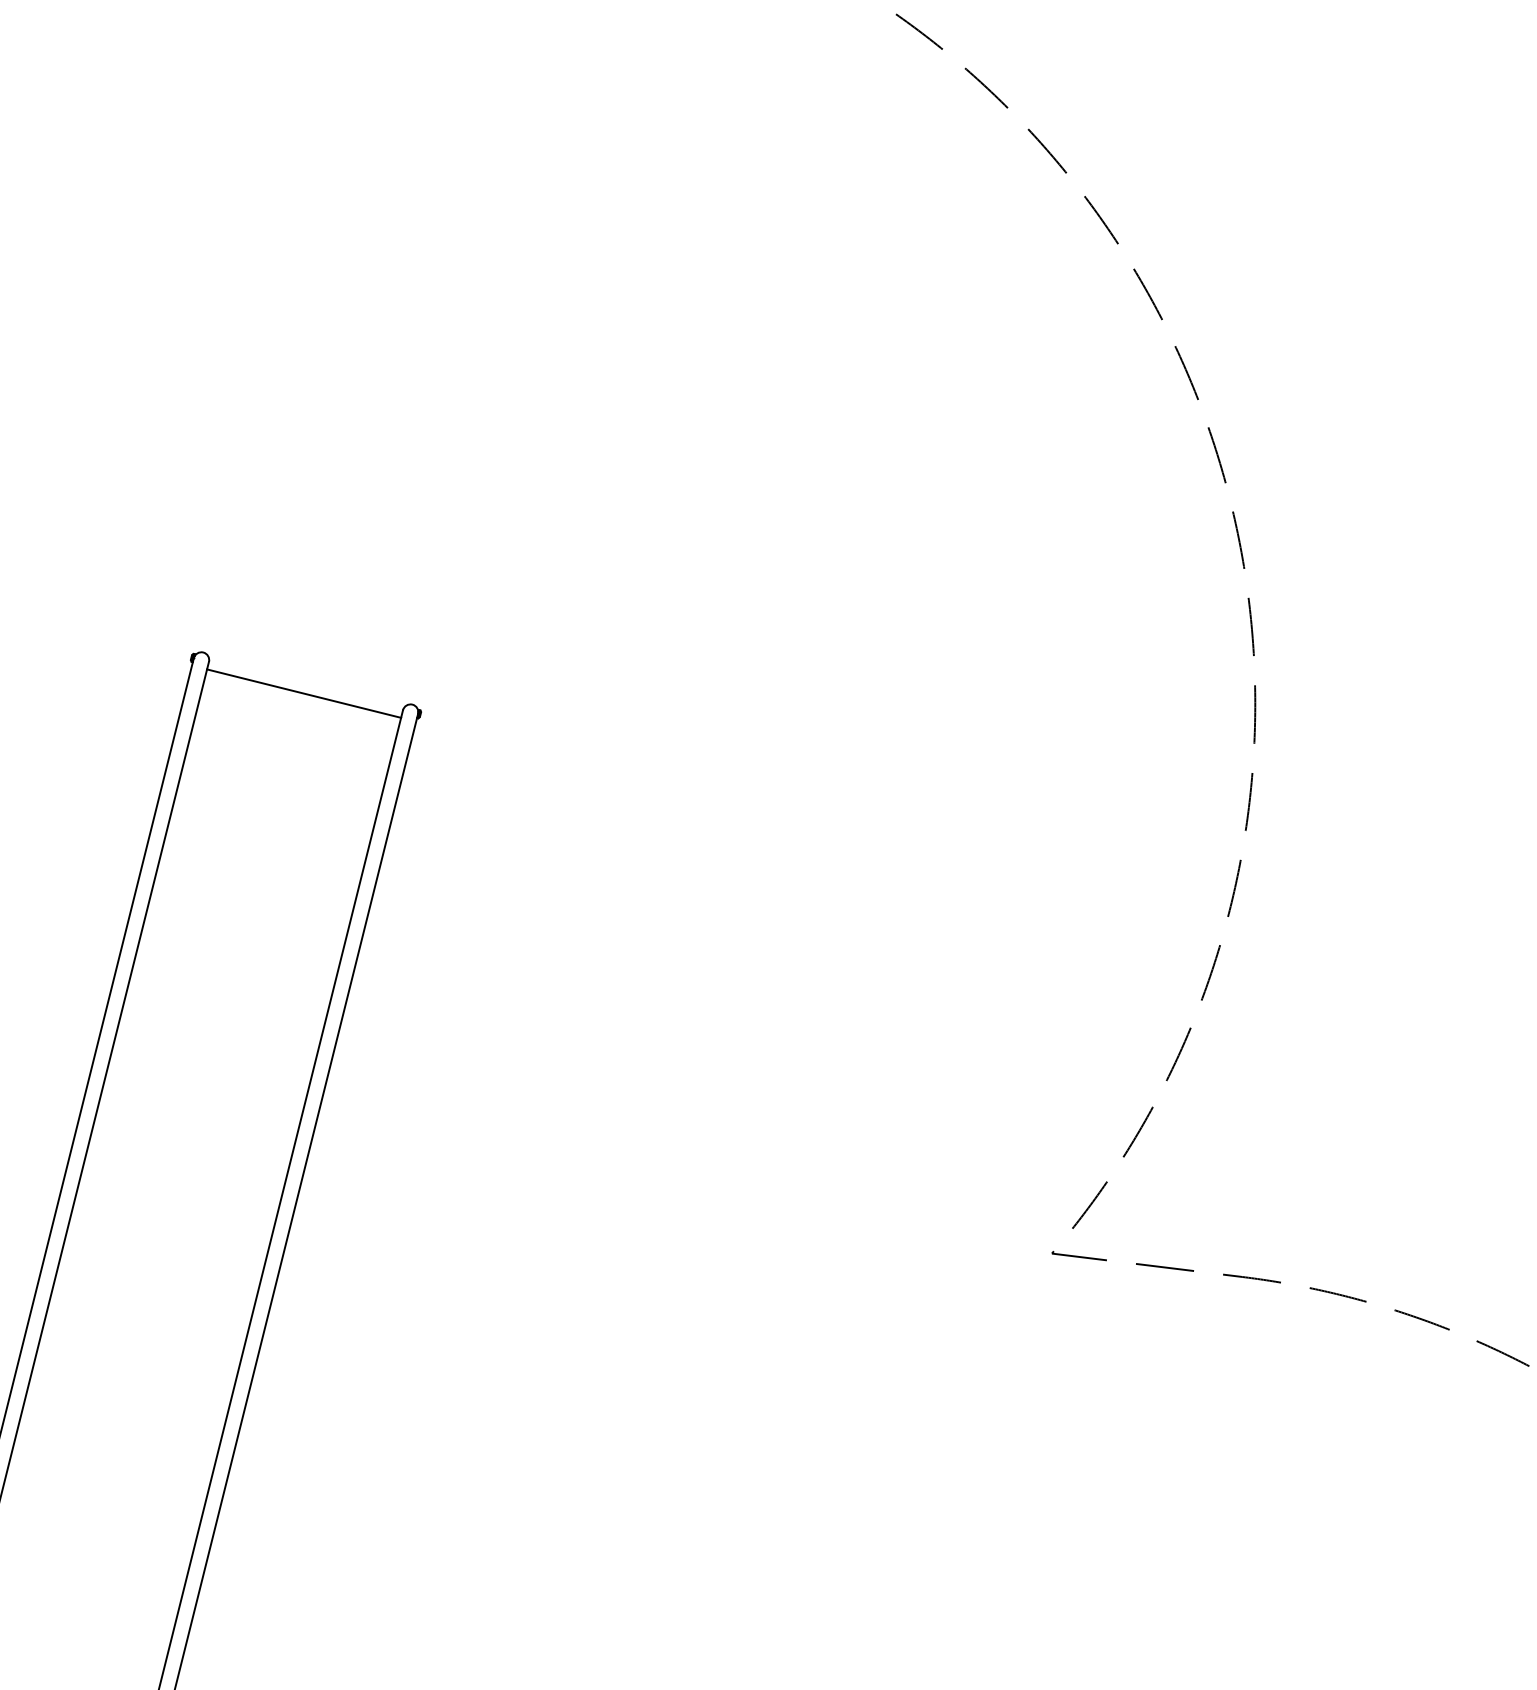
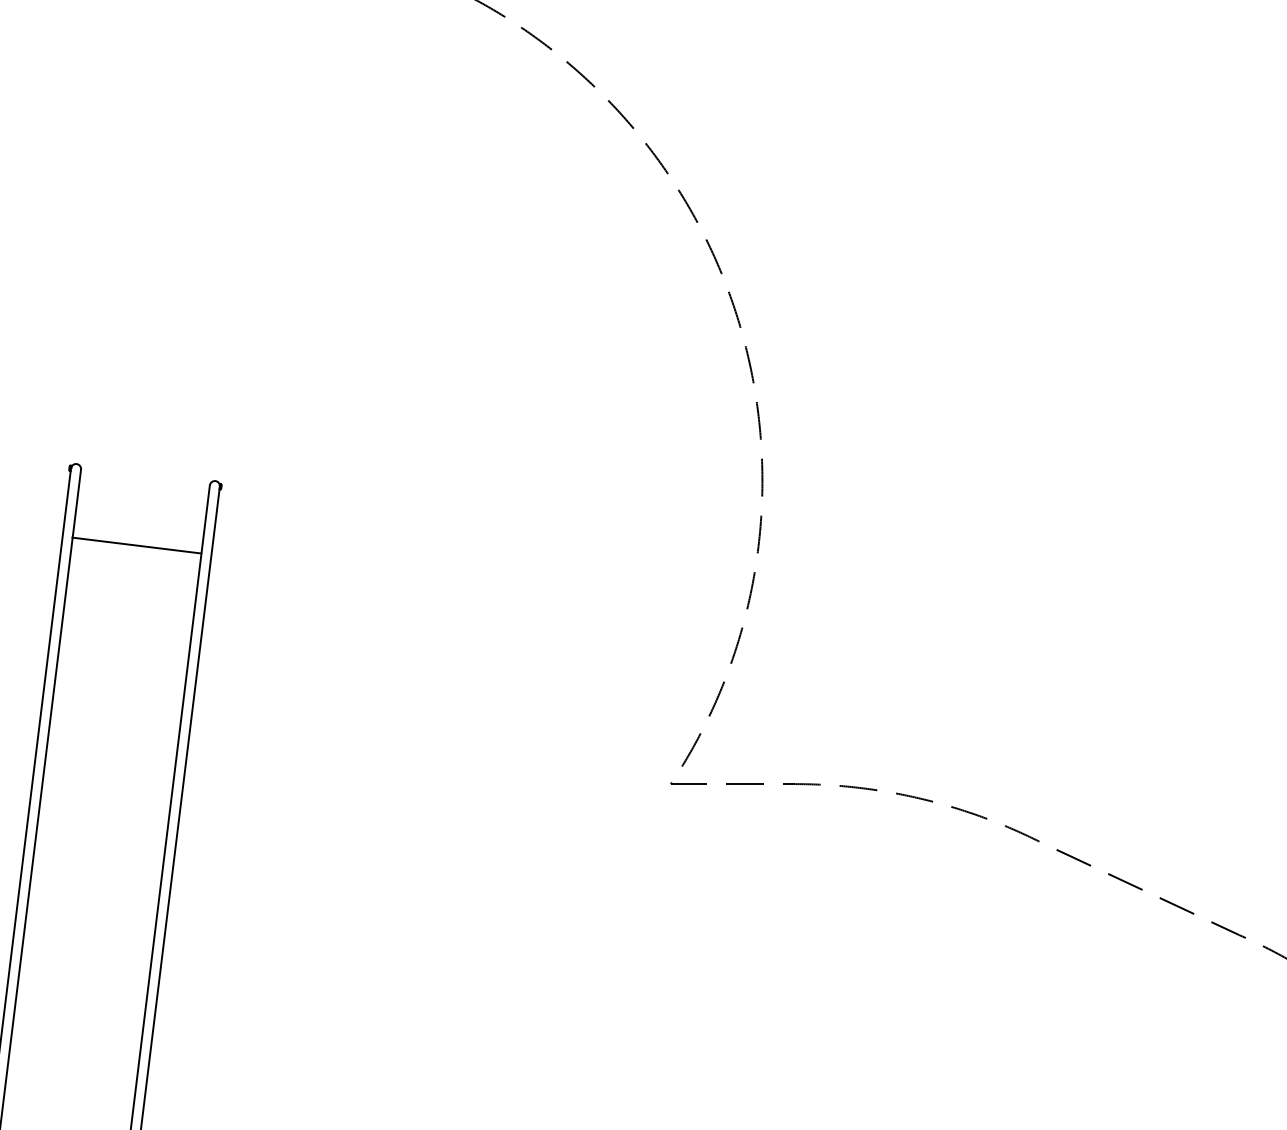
line: (303, 693) -> (136, 545), moved

